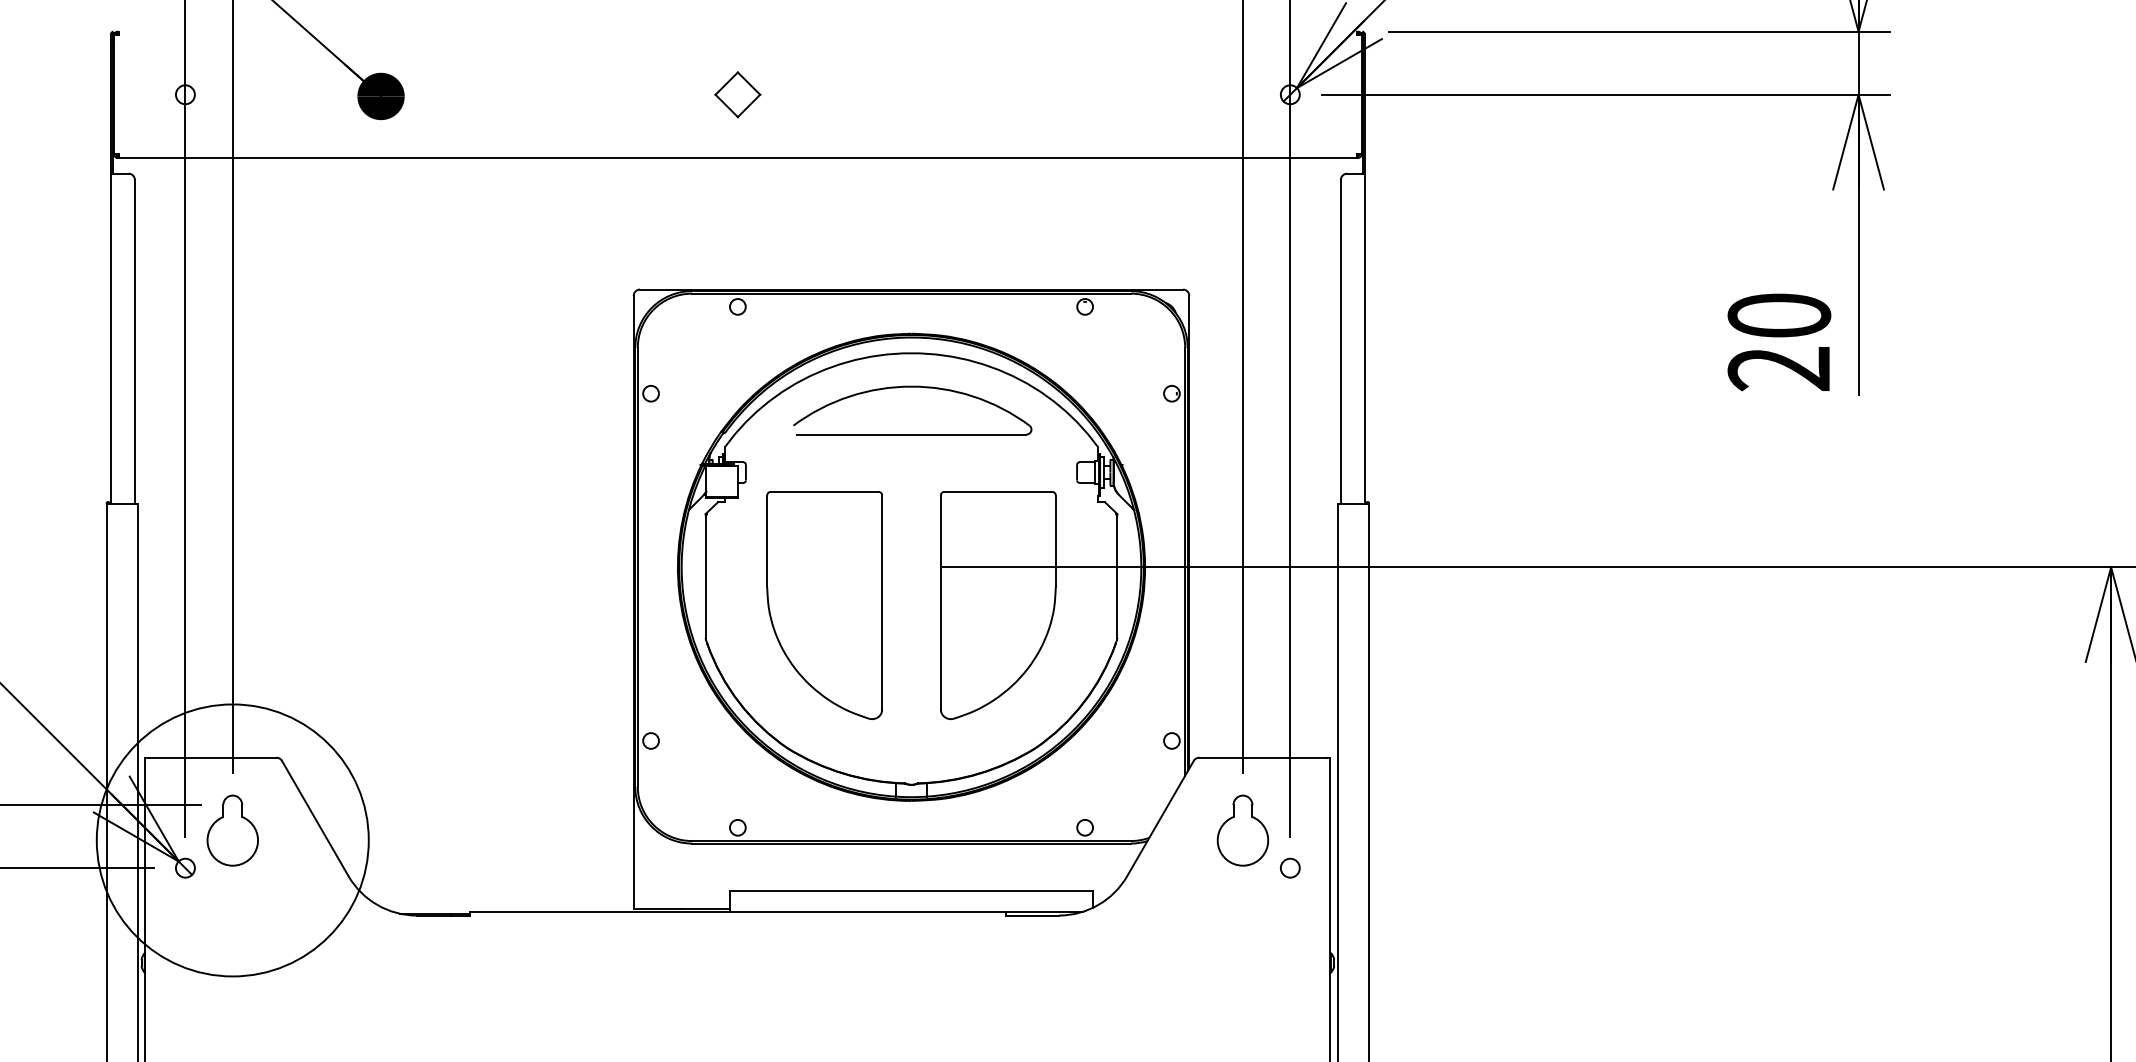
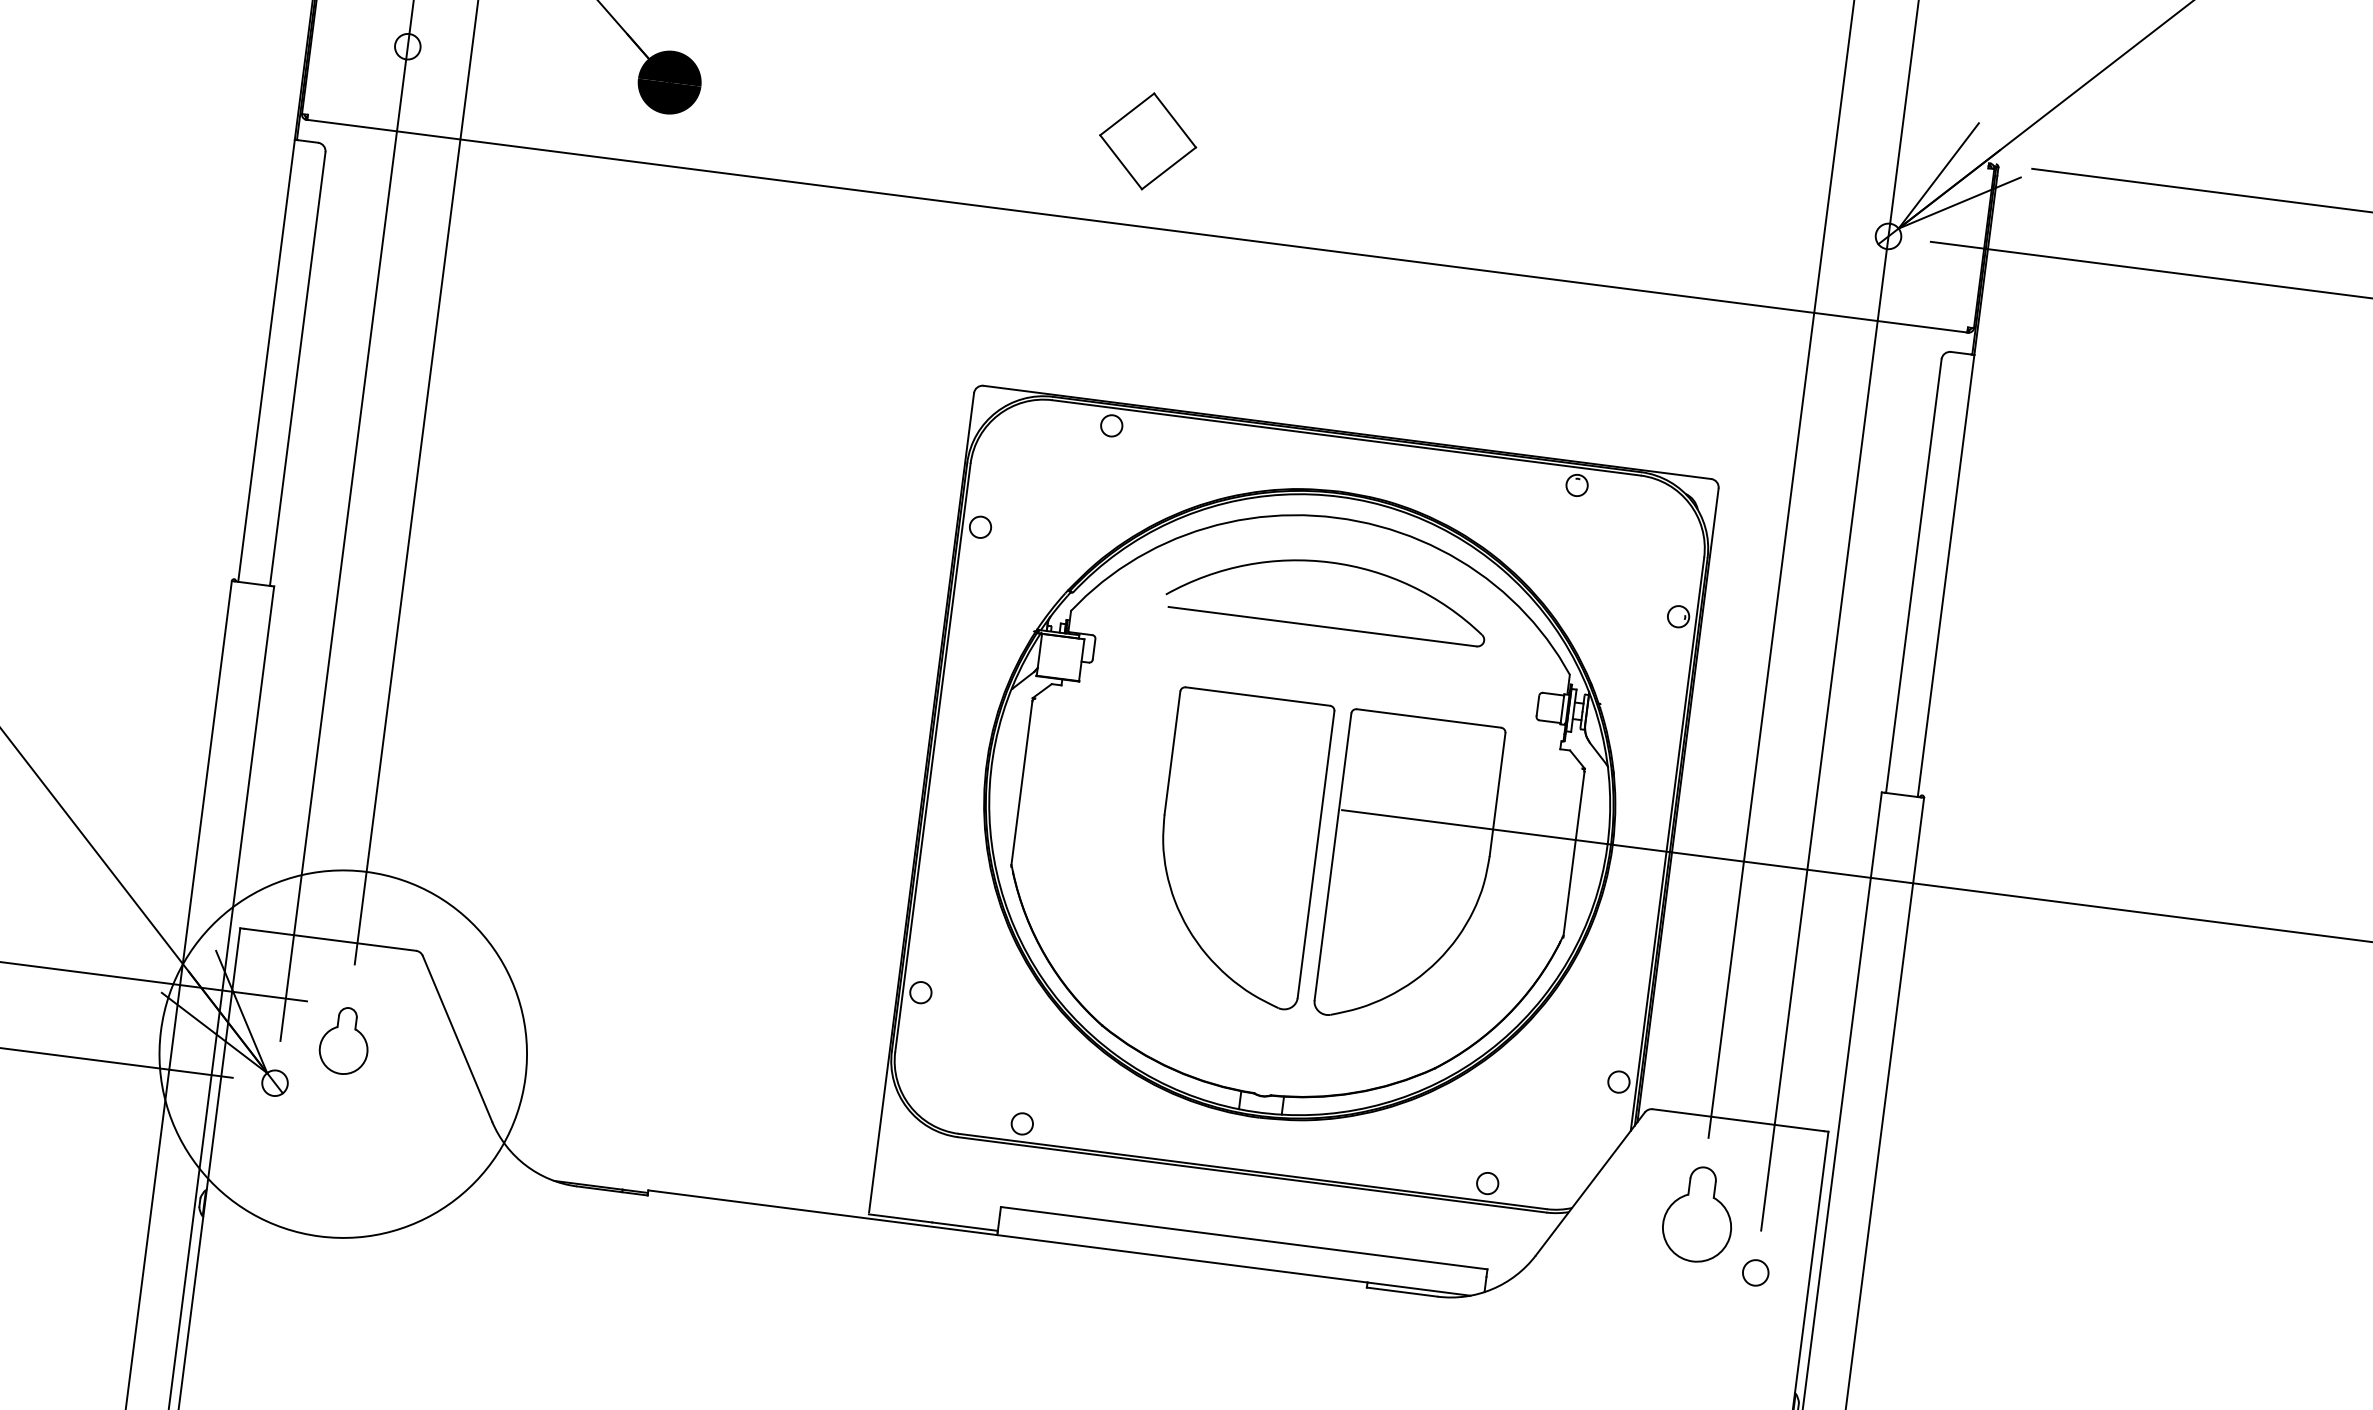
part: (737, 94) -> (1147, 141), size x1.6
part: (824, 605) -> (1238, 848), moved
part: (232, 830) -> (344, 1040), size x0.7

